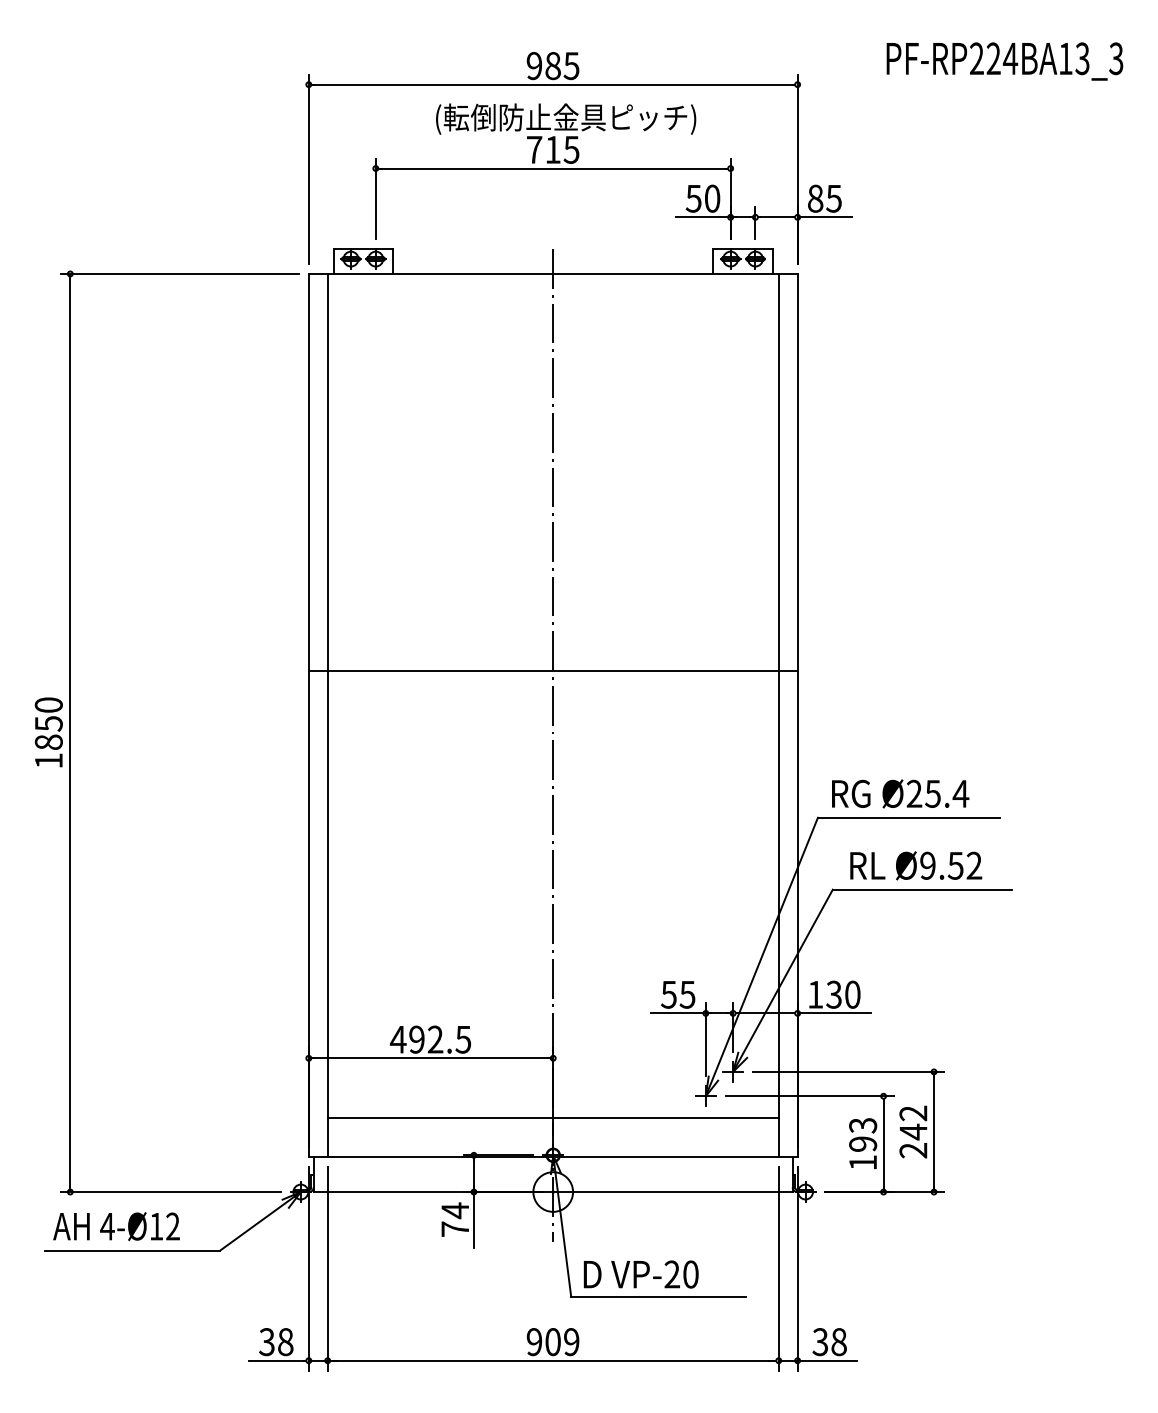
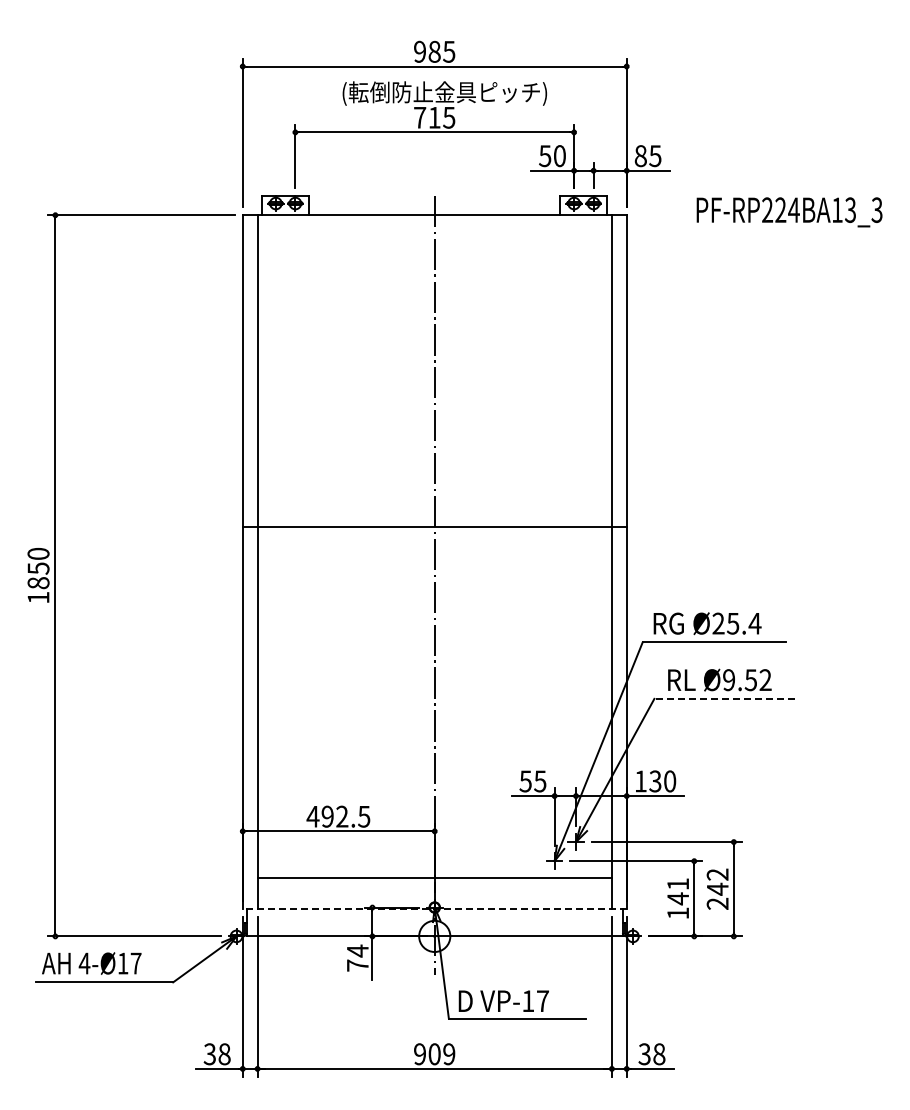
text: (1004, 61) -> (789, 212), moved
line: (922, 889) -> (724, 698), solid -> dashed
text: (863, 1134) -> (678, 891), 193 -> 141
line: (552, 1157) -> (434, 909), solid -> dashed
text: (172, 1226) -> (135, 963), 4-Ø12 -> 4-Ø17
text: (681, 1274) -> (535, 1001), VP-20 -> VP-17

